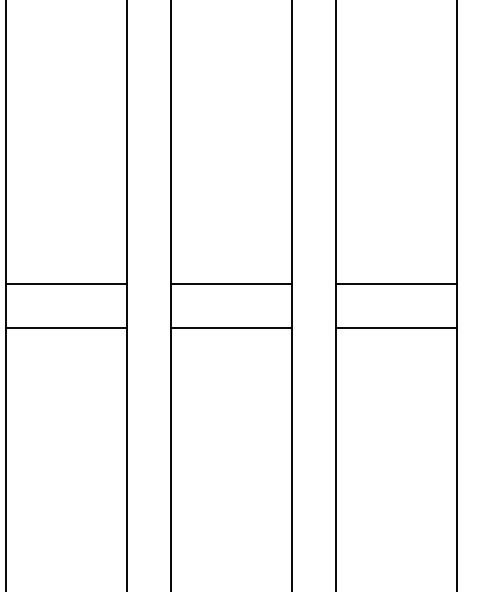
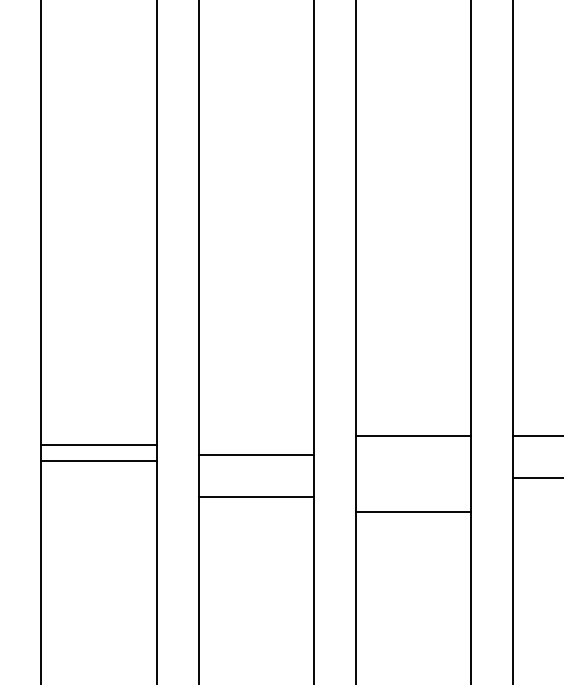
line: (66, 283) -> (98, 461), moved
line: (232, 283) -> (256, 455), moved
line: (66, 327) -> (98, 445), moved
line: (232, 327) -> (256, 497), moved
line: (396, 327) -> (413, 512), moved

